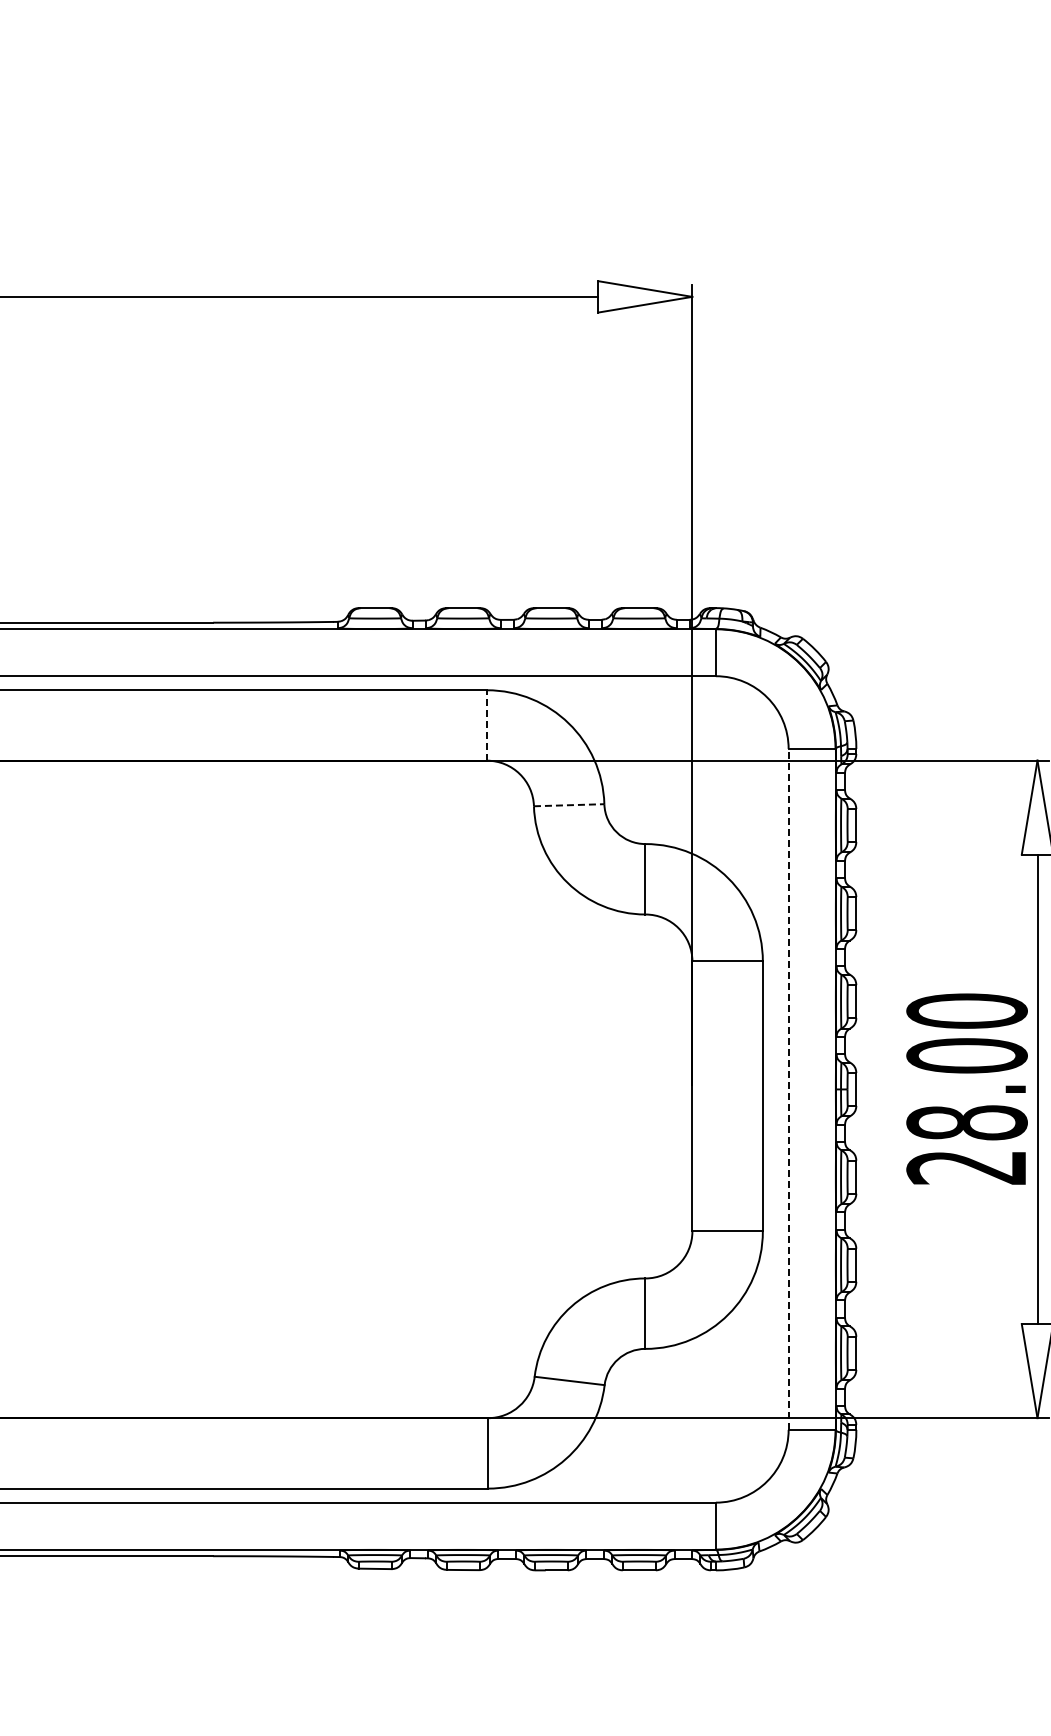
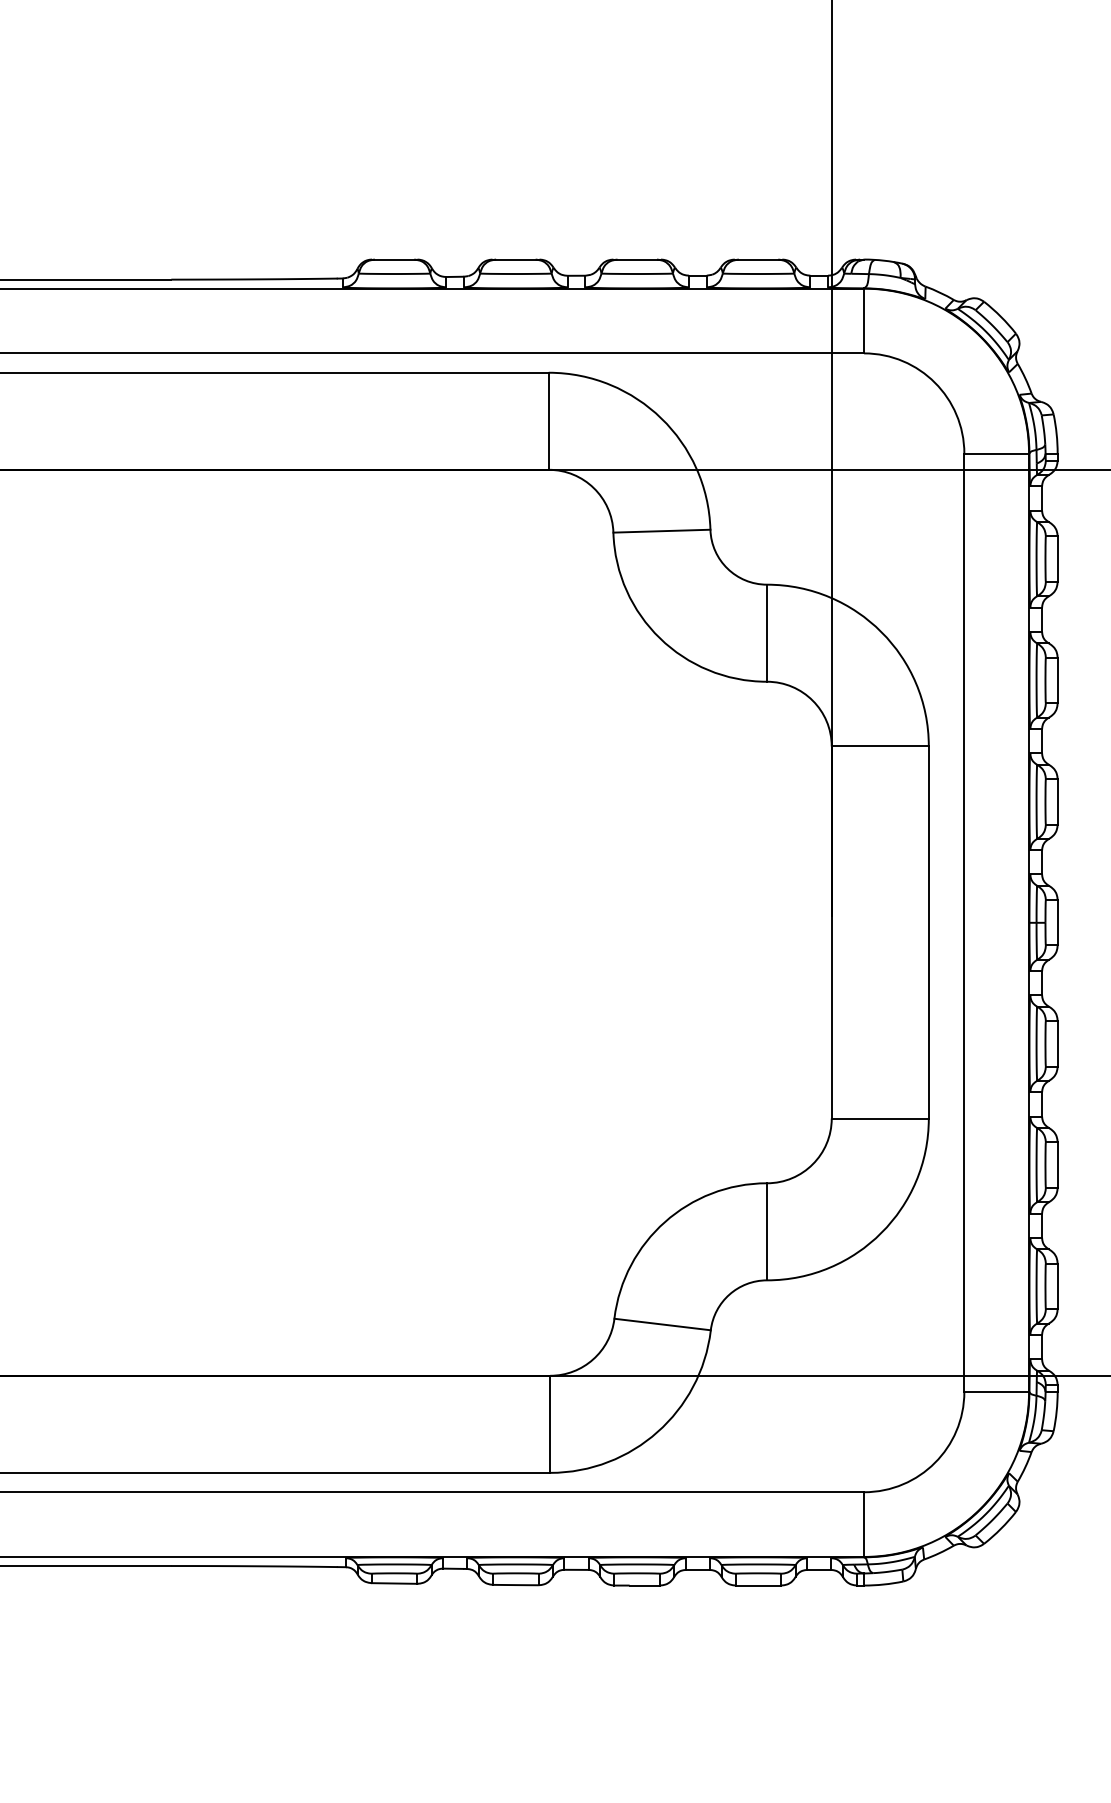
line: (487, 724) -> (549, 419), dashed -> solid
line: (569, 805) -> (662, 531), dashed -> solid
line: (788, 1088) -> (964, 921), dashed -> solid

